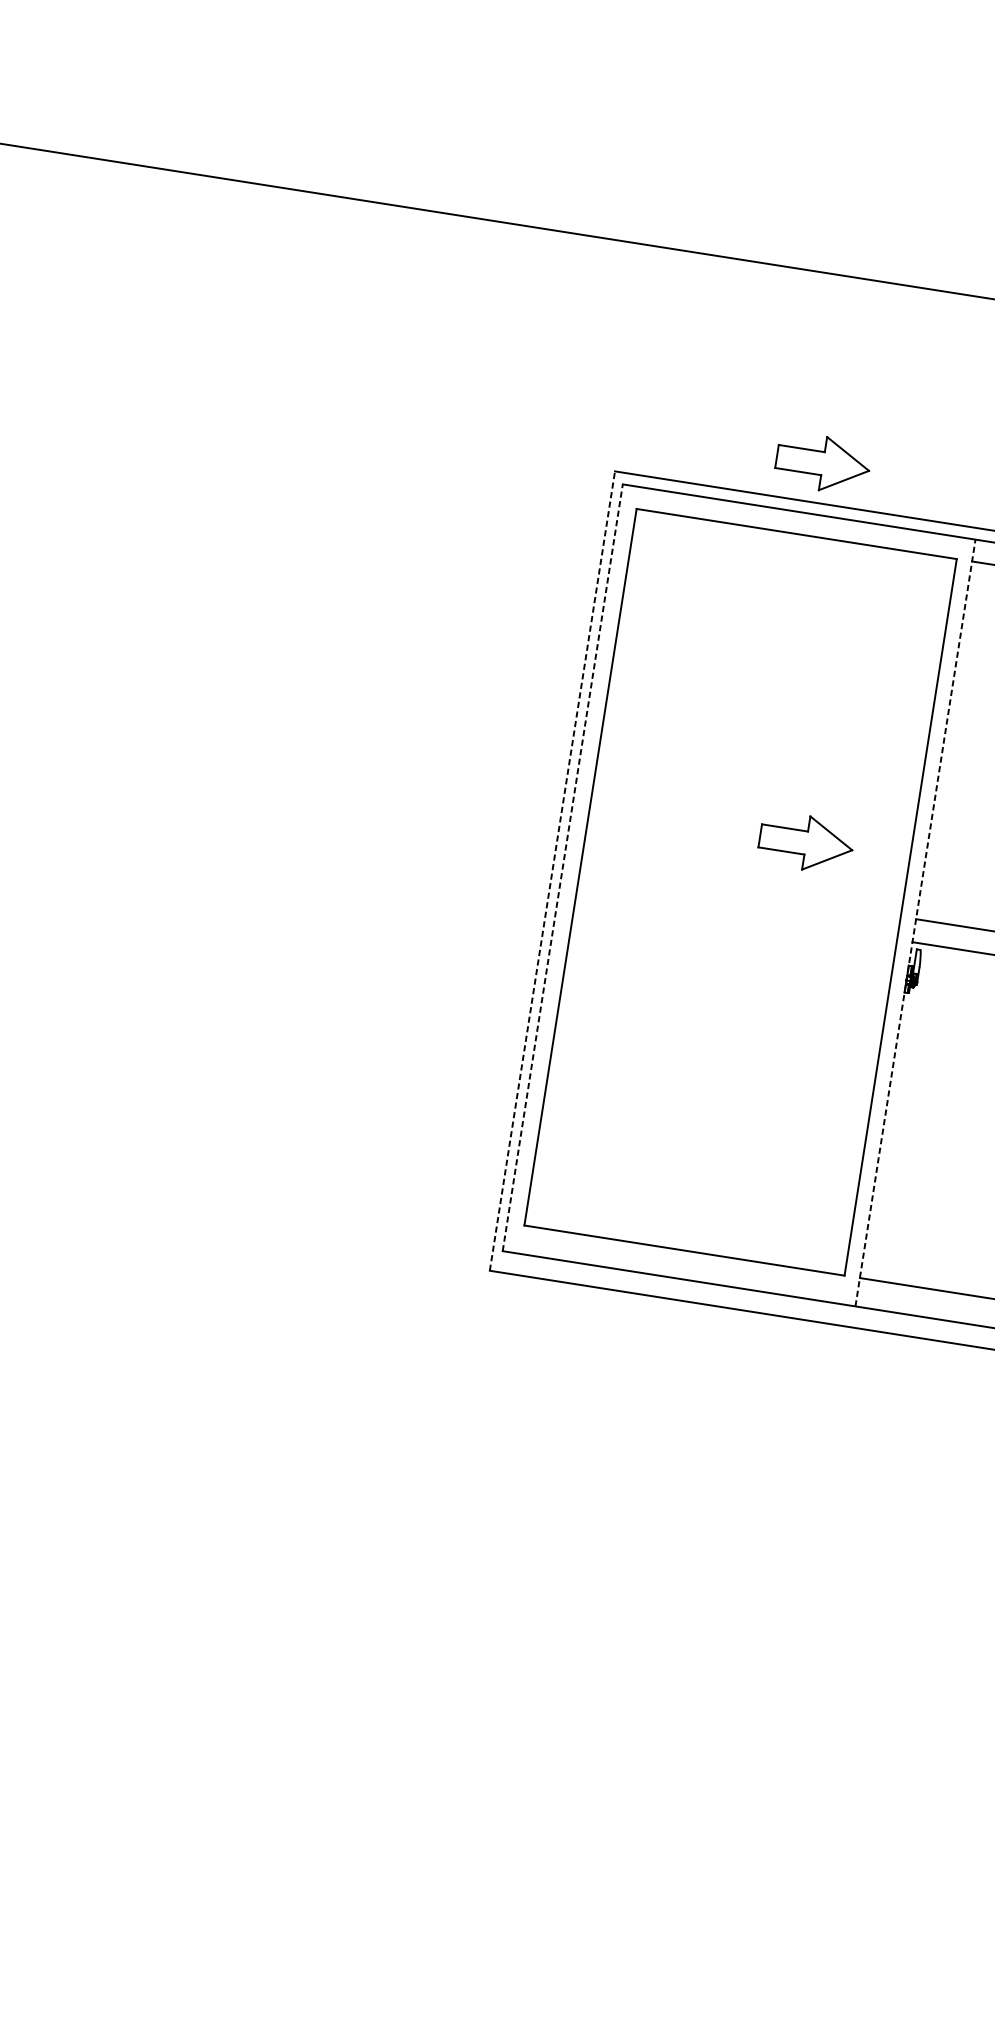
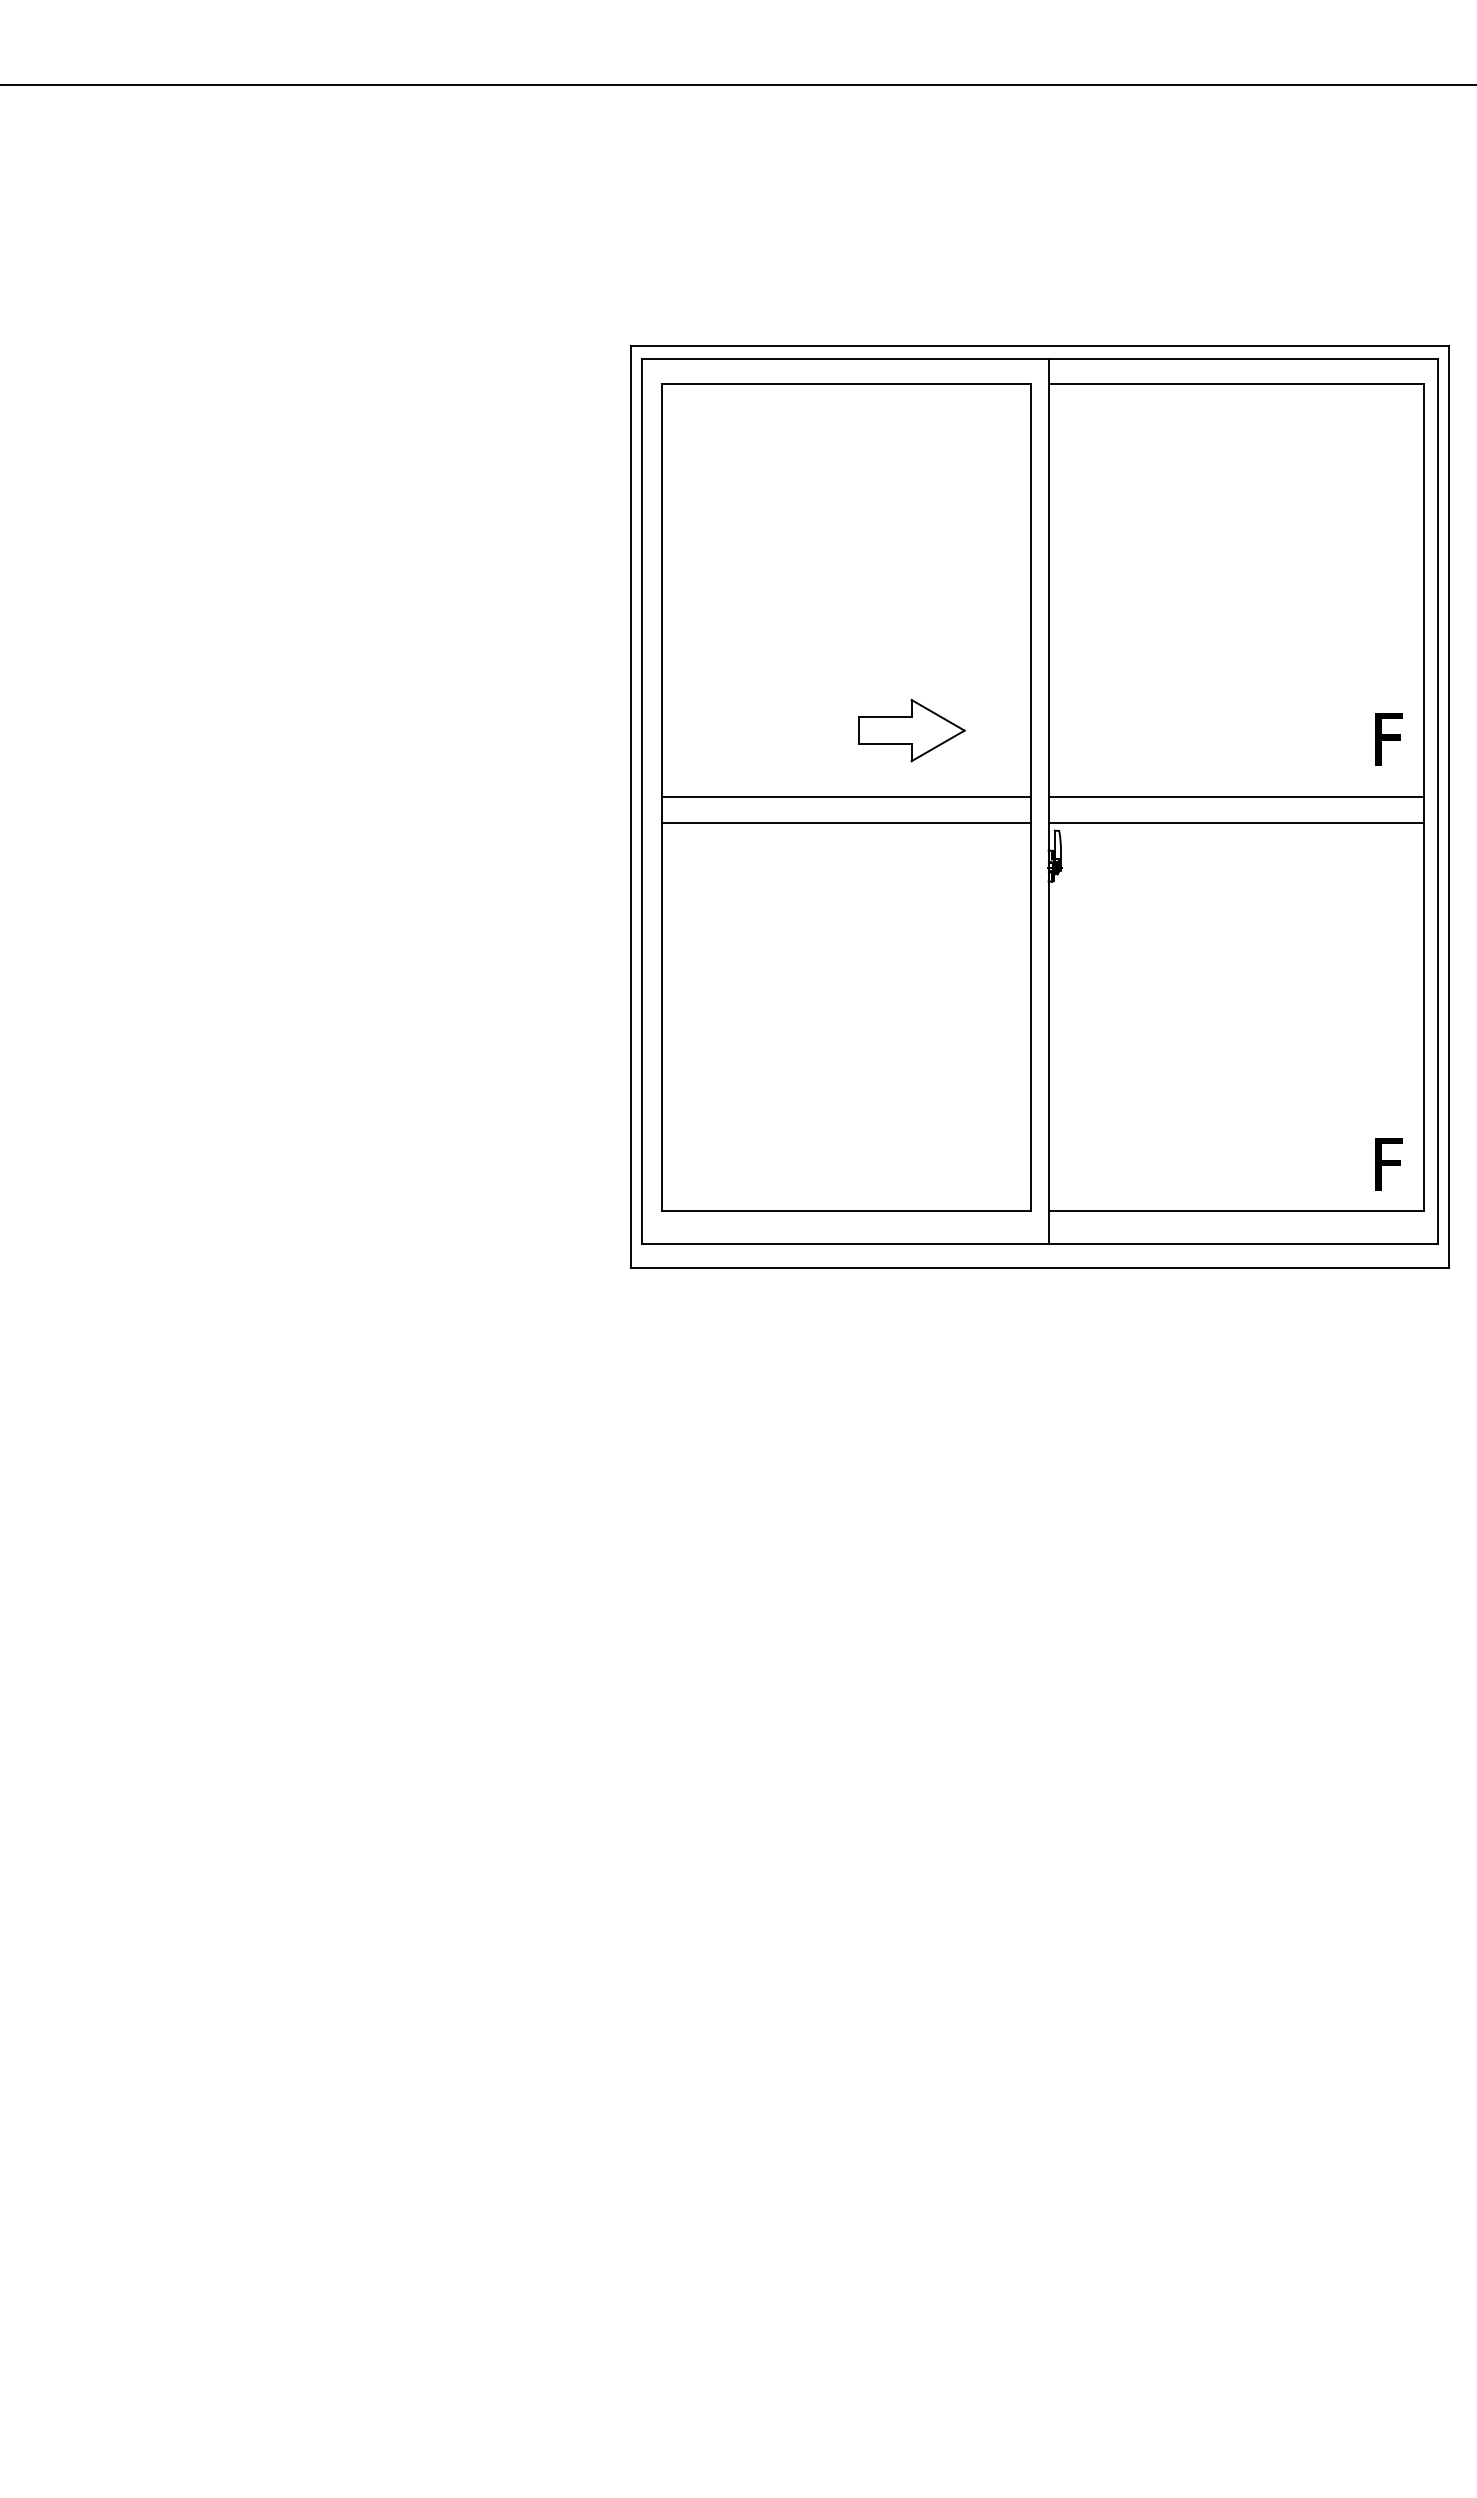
part: (822, 463) -> (863, 300), removed
line: (562, 866) -> (641, 800), dashed -> solid
line: (552, 870) -> (630, 806), dashed -> solid
line: (740, 891) -> (845, 796), added
line: (736, 914) -> (845, 823), added
line: (915, 922) -> (1048, 800), dashed -> solid

